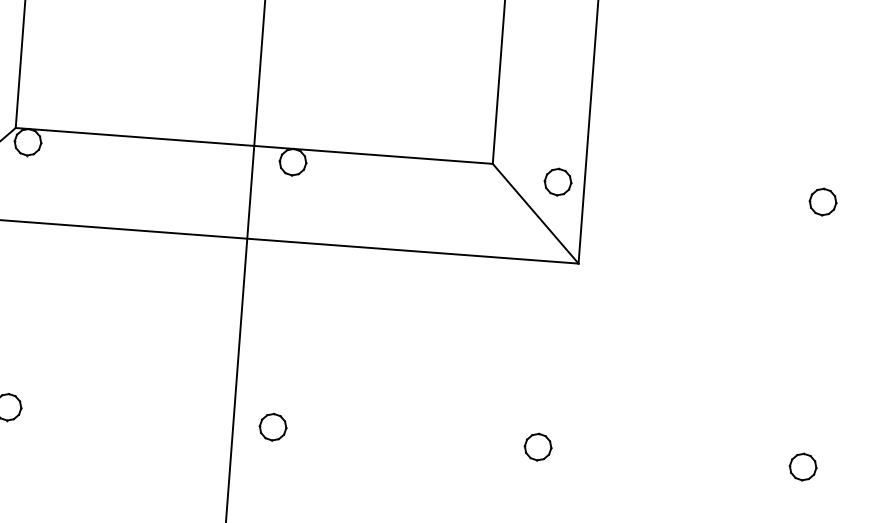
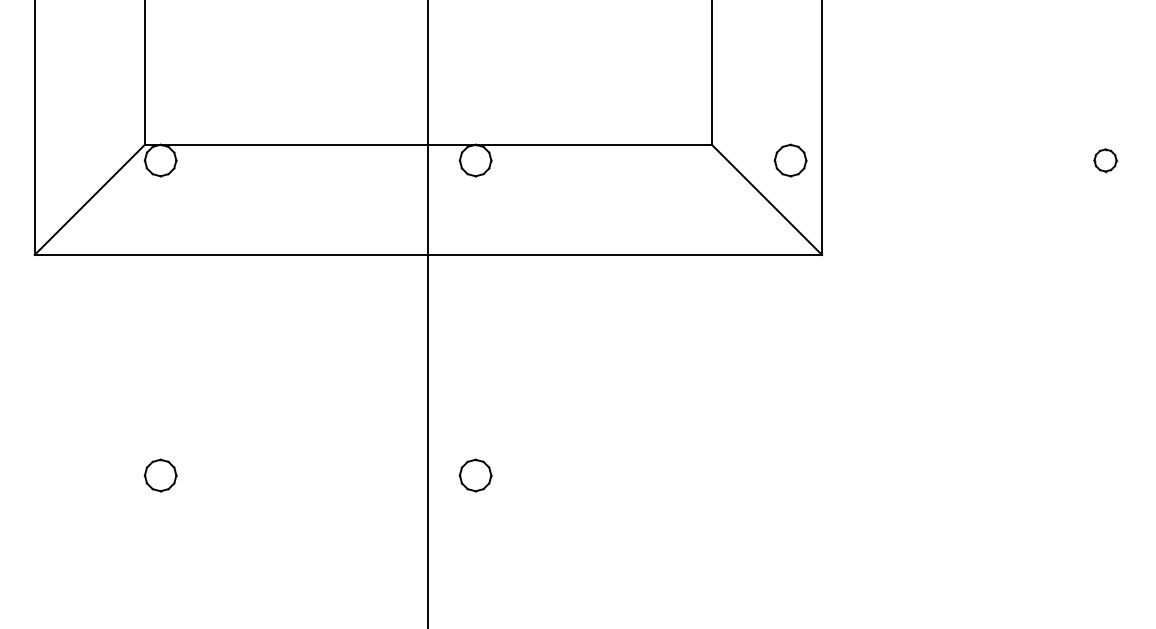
part: (823, 201) -> (1105, 160), size x0.7
part: (538, 447) -> (790, 475), removed
part: (803, 467) -> (1105, 475), removed

